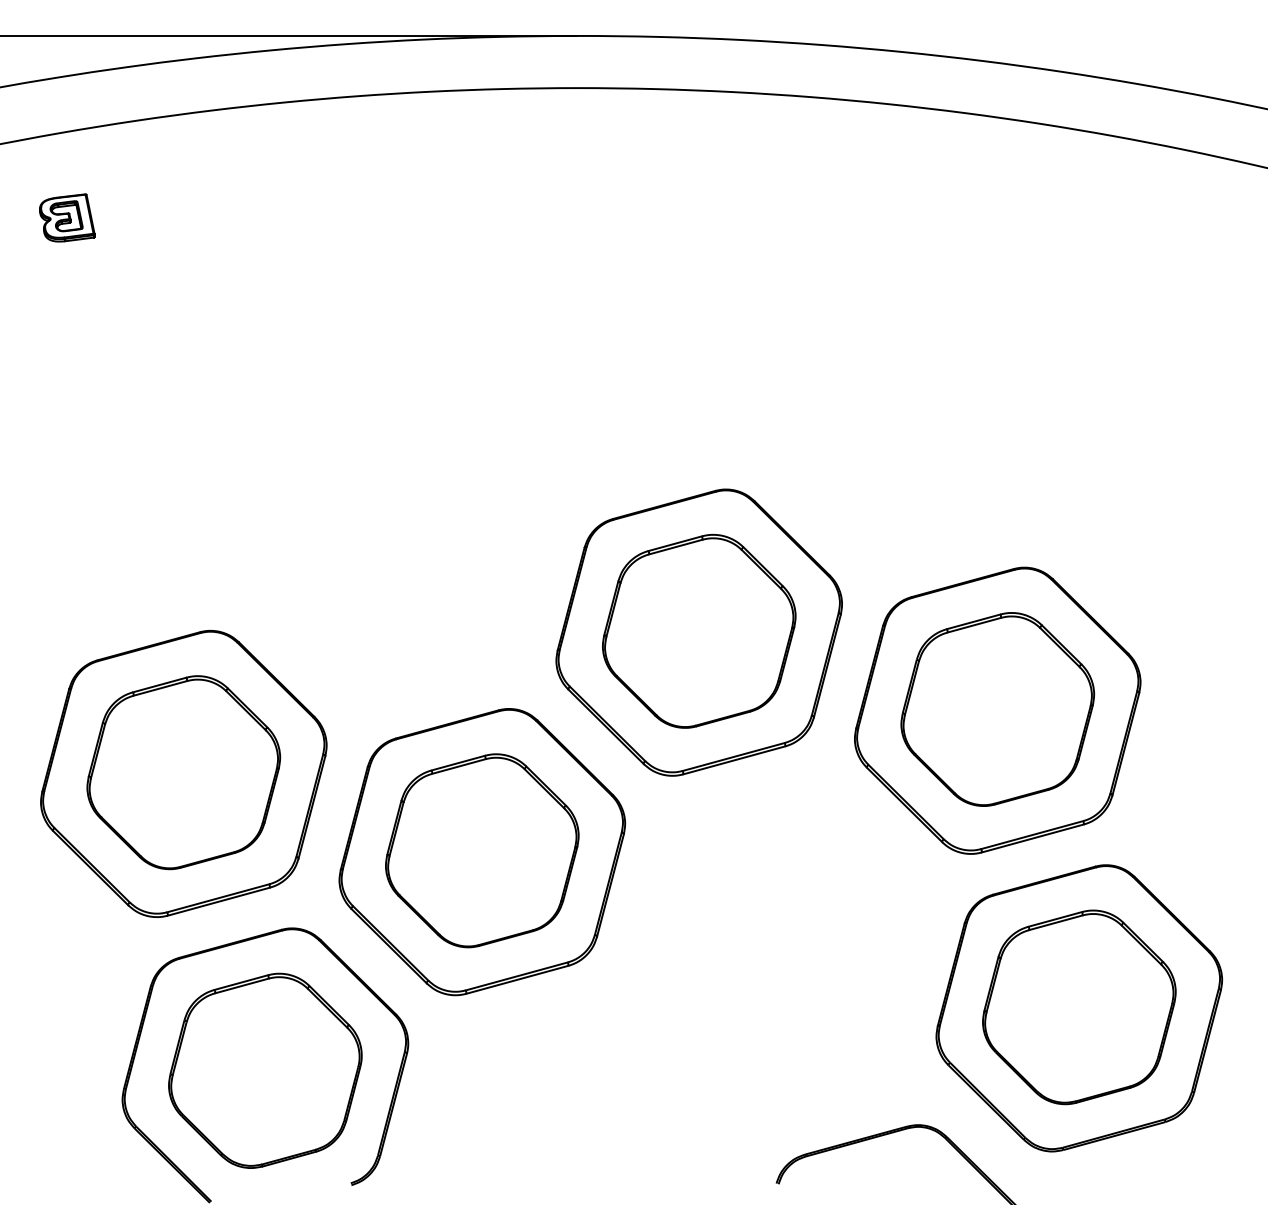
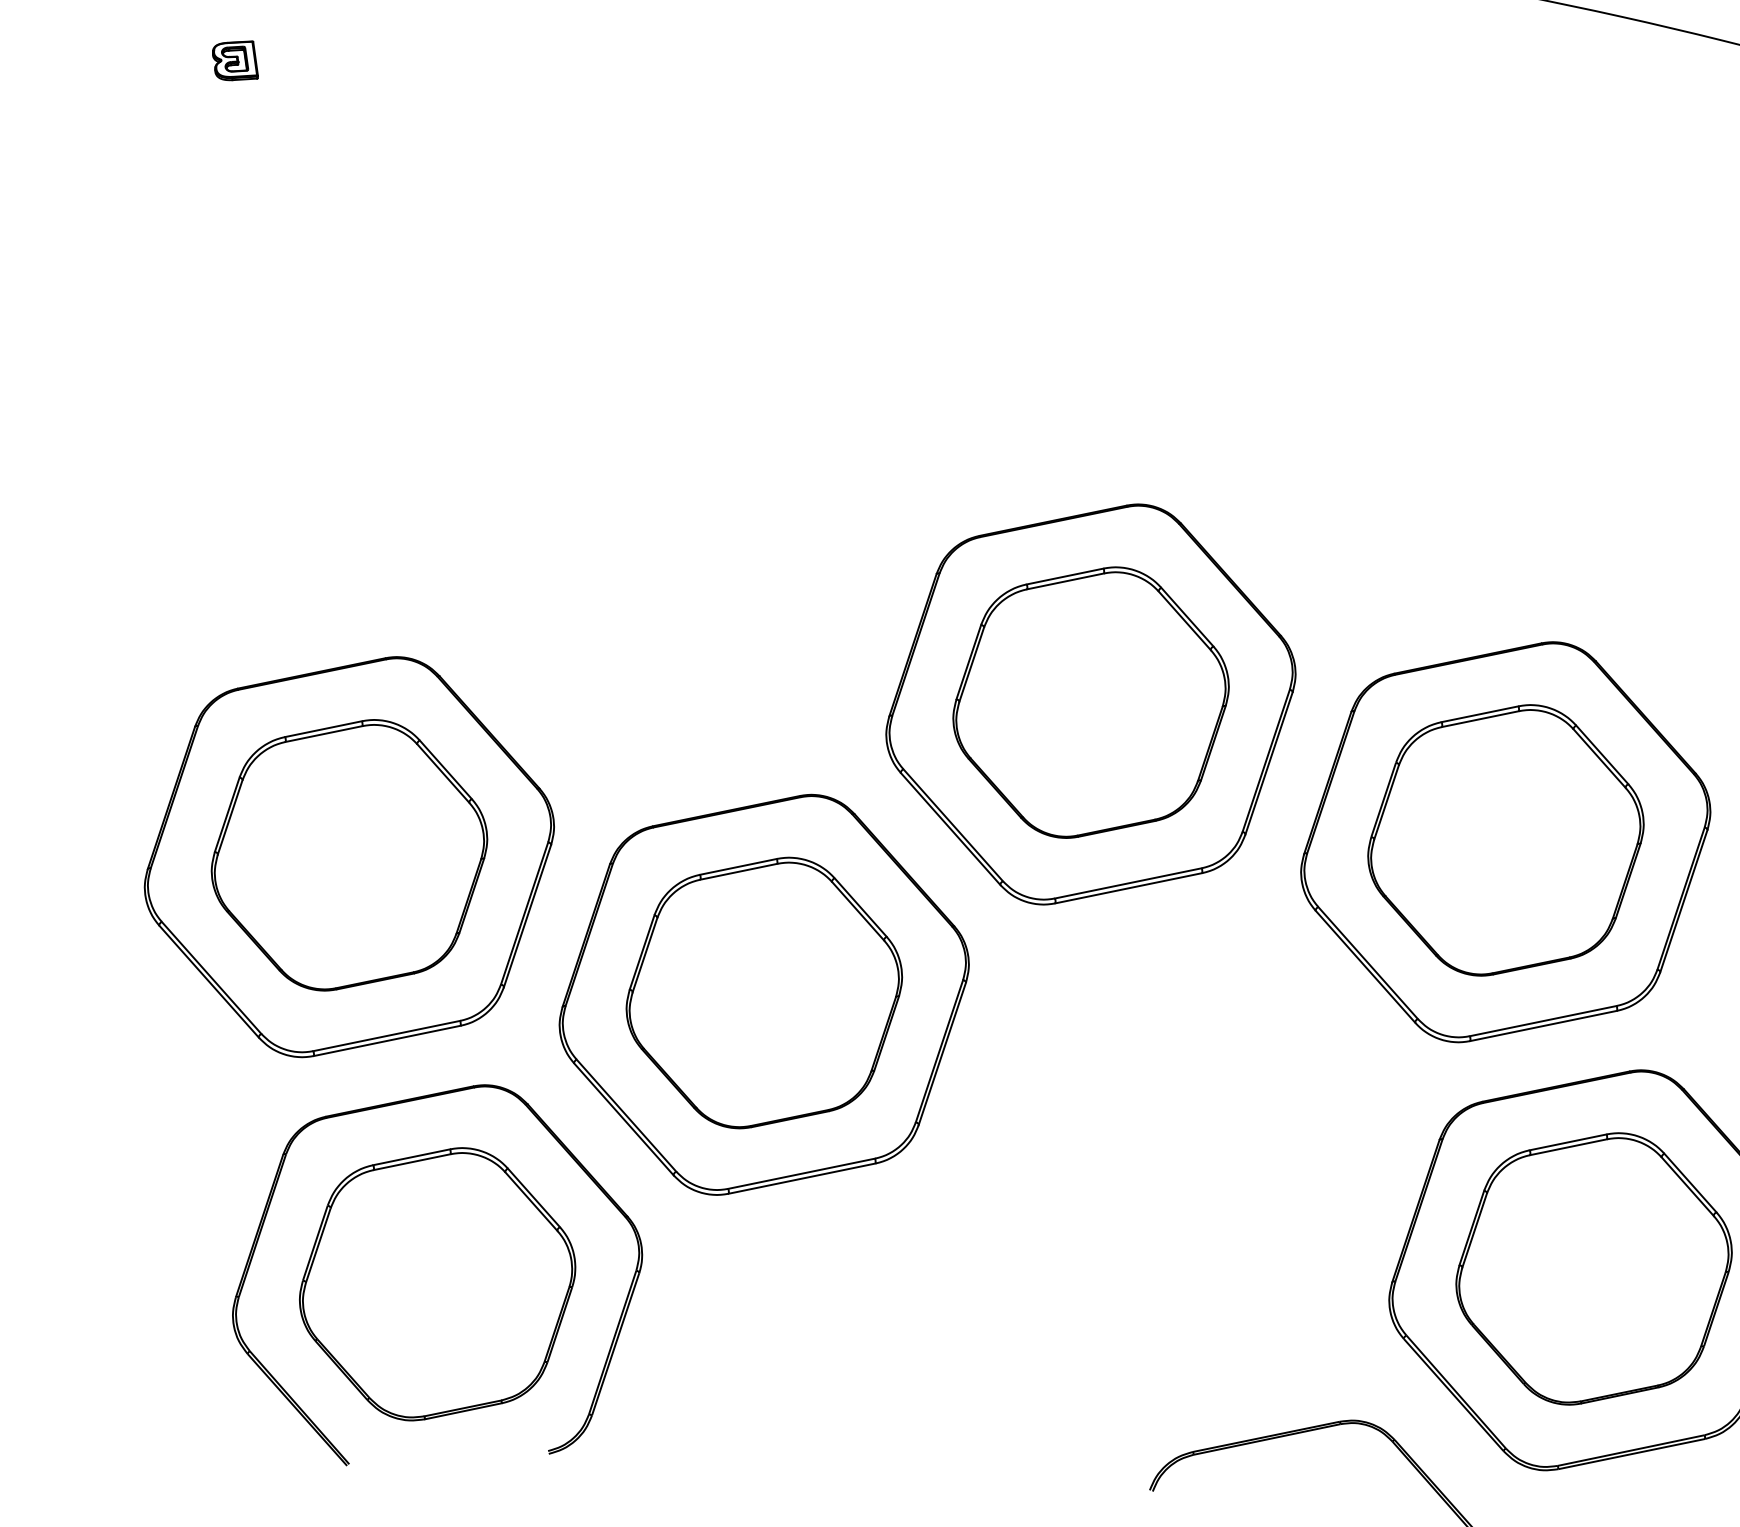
part: (67, 217) -> (235, 59), size x0.6

